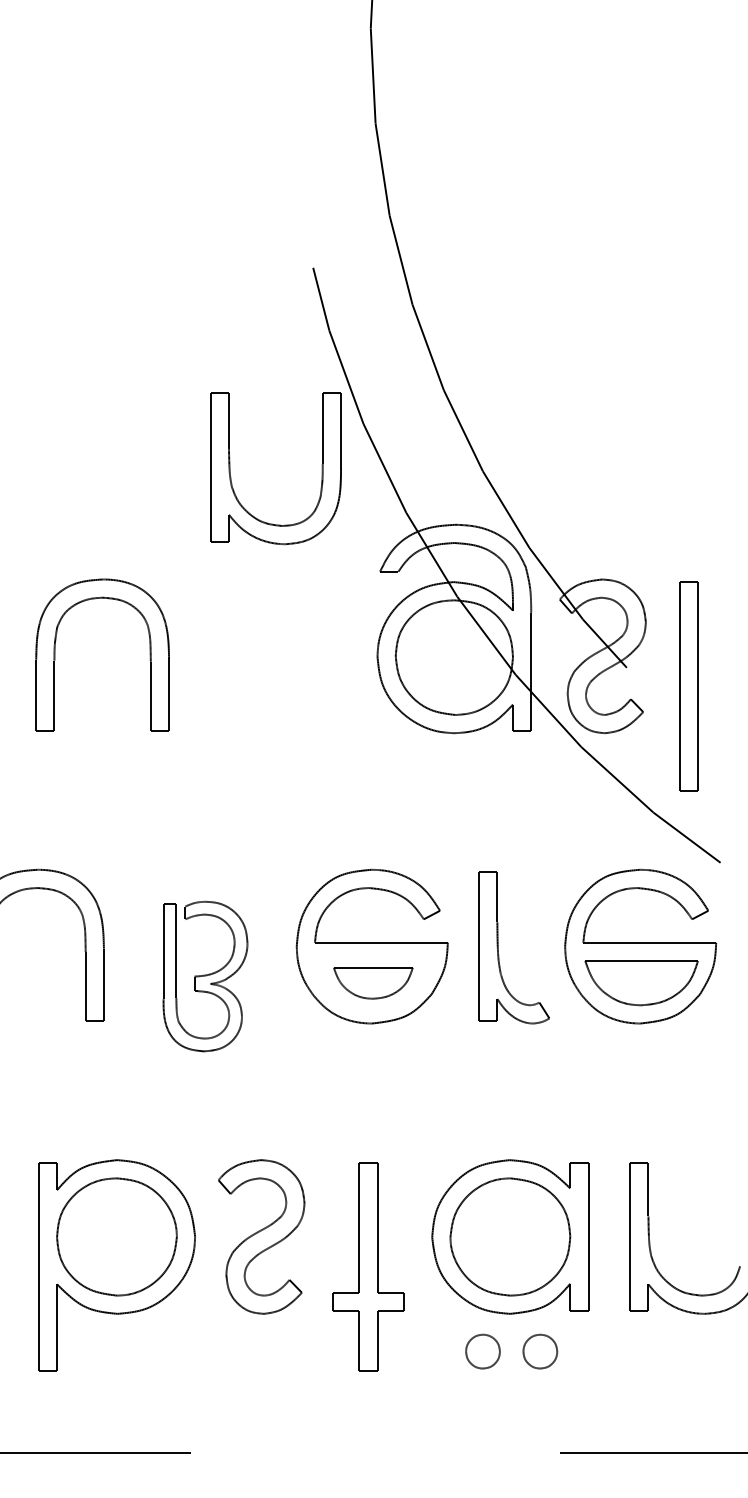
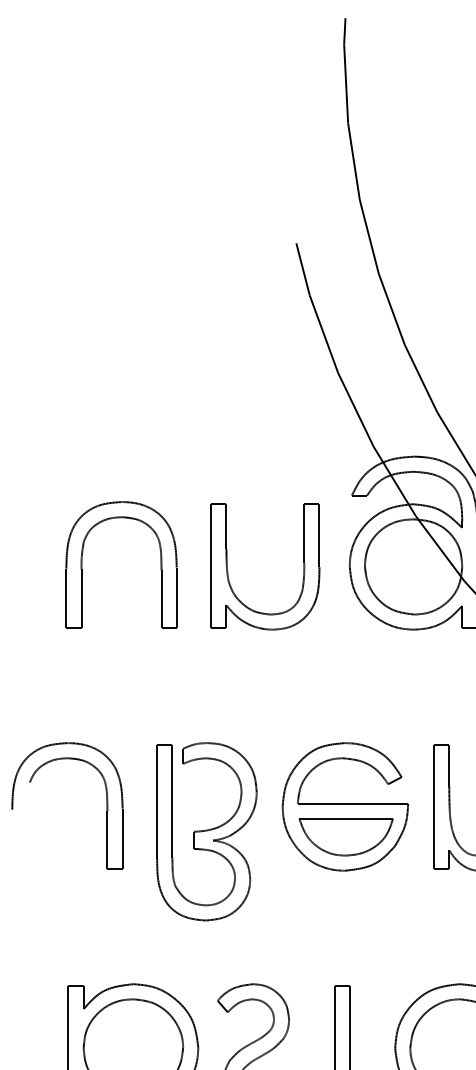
part: (231, 476) -> (228, 573), moved
part: (205, 976) -> (206, 831), size x1.43
part: (373, 983) -> (346, 837), size x1.43

